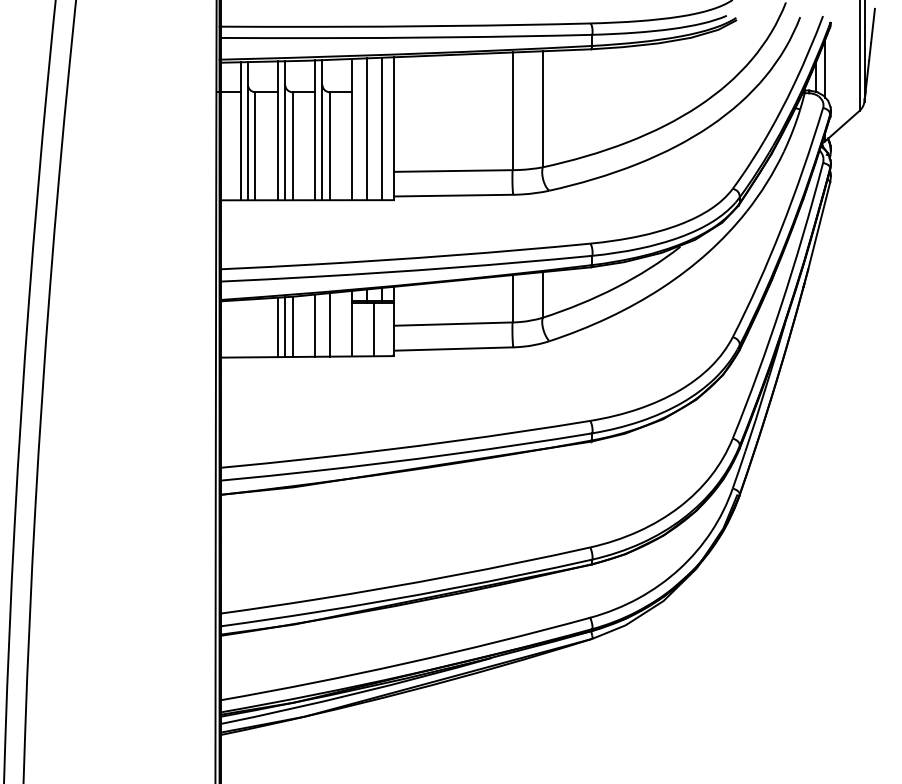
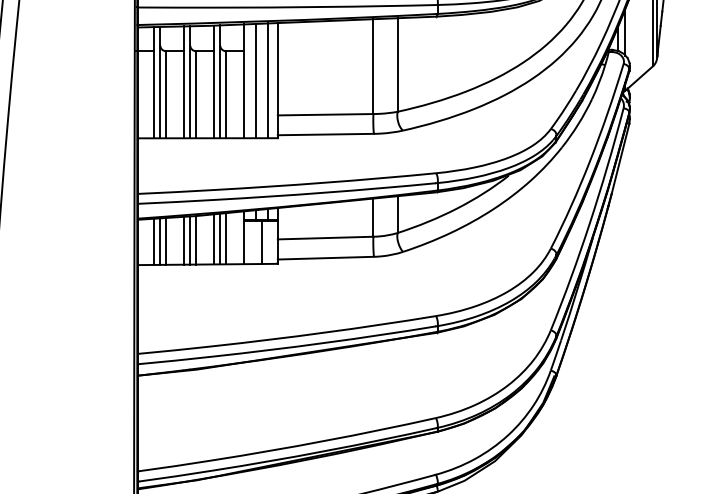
line: (322, 324) -> (220, 238), added
line: (240, 328) -> (154, 241), added
line: (247, 328) -> (159, 241), added
line: (255, 328) -> (166, 241), added

